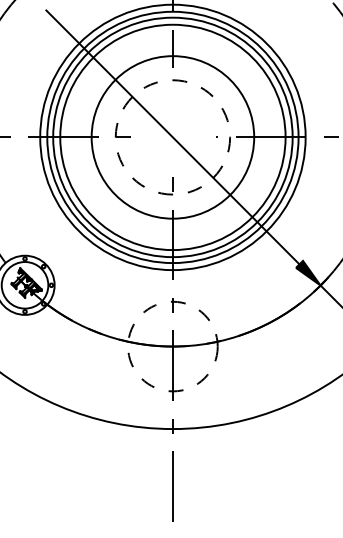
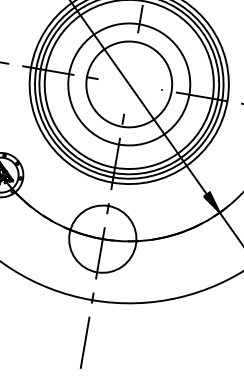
circle: (172, 137) -> (128, 84), dashed -> solid
circle: (172, 346) -> (102, 239), dashed -> solid

